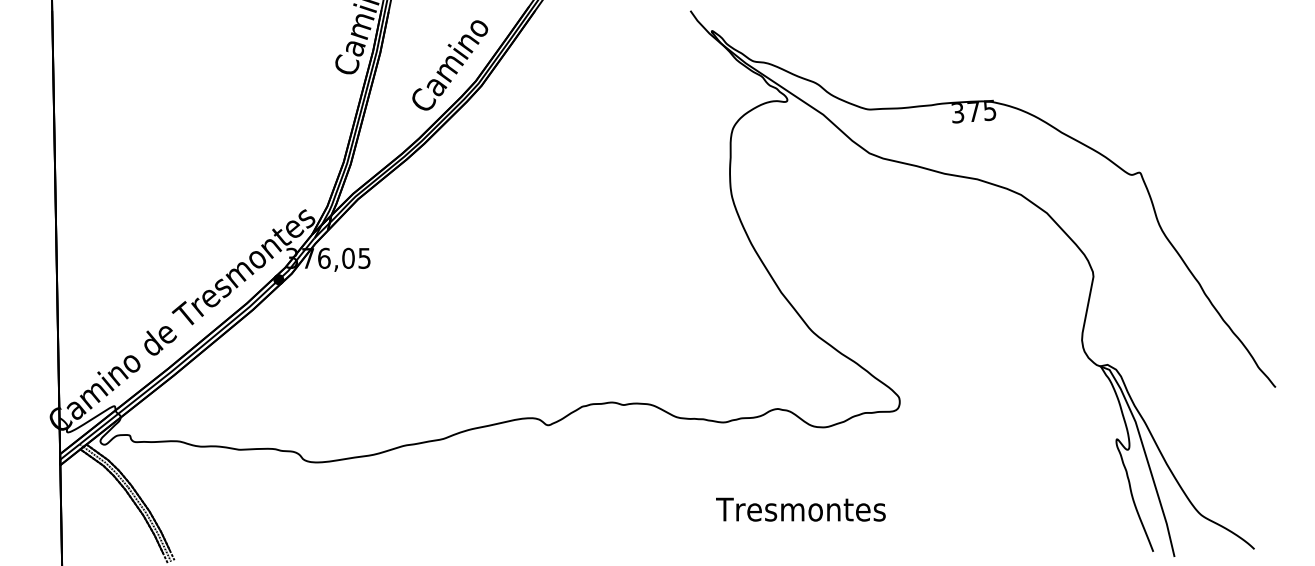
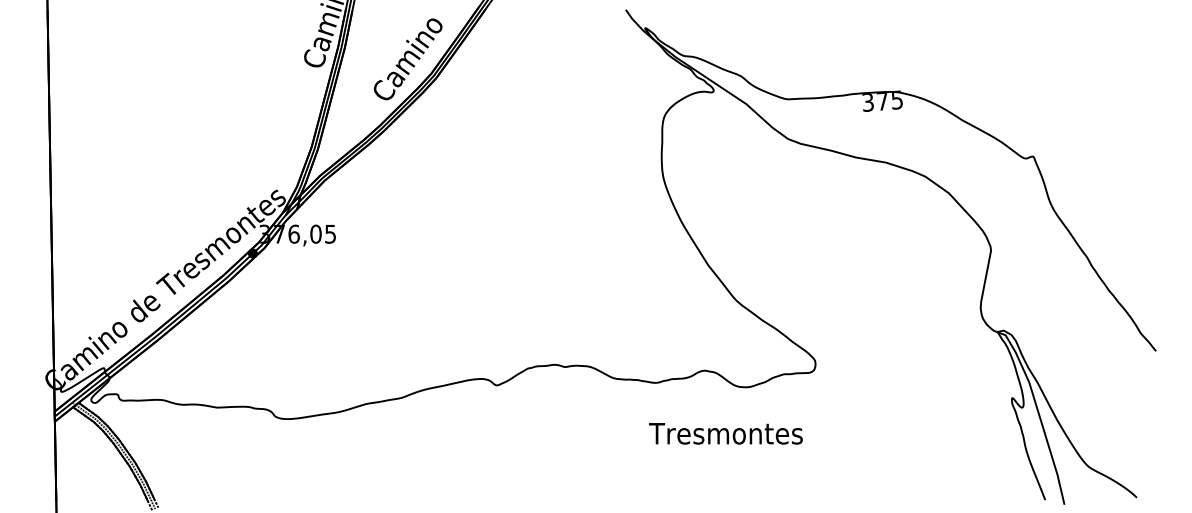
text: (800, 509) -> (725, 433), moved

